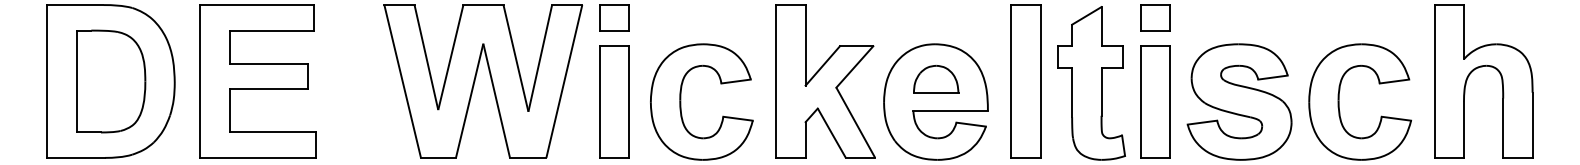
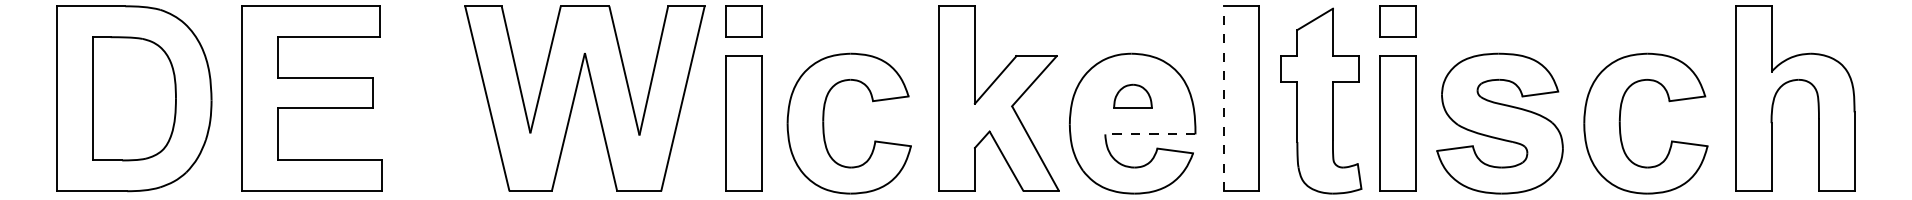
part: (936, 79) -> (1133, 96), size x0.7
line: (1011, 80) -> (1224, 97), solid -> dashed
line: (950, 110) -> (1150, 133), solid -> dashed

